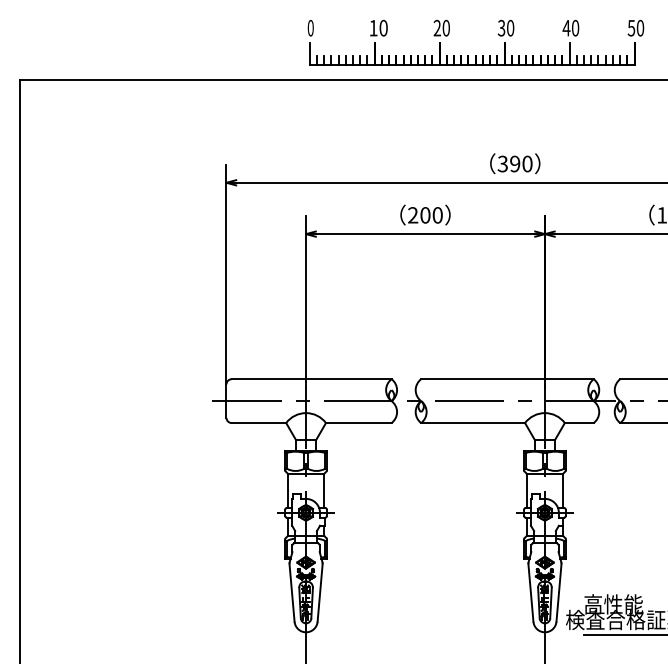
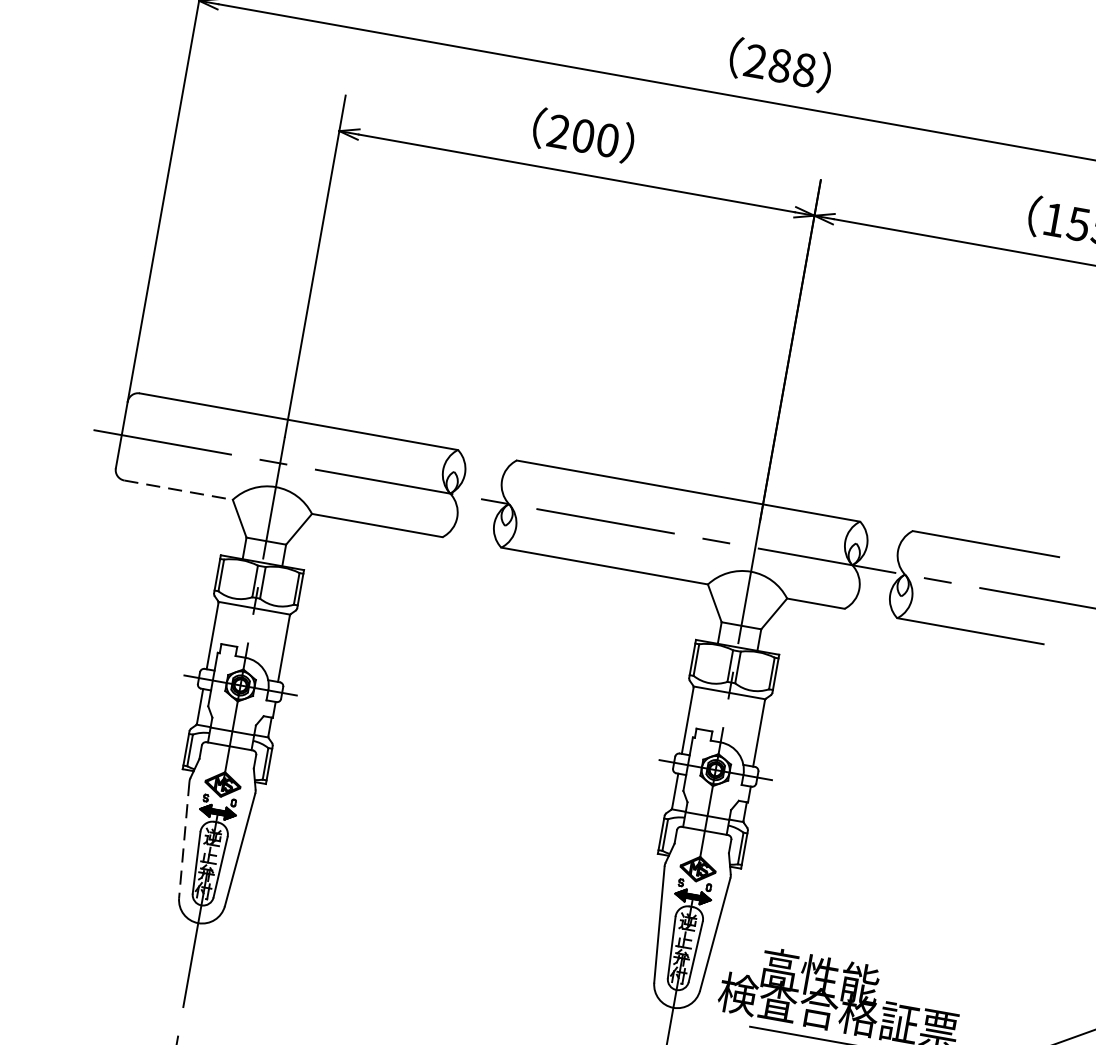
text: (514, 163) -> (778, 64), 390 -> 288
line: (259, 423) -> (179, 491), solid -> dashed
line: (292, 593) -> (184, 841), solid -> dashed

